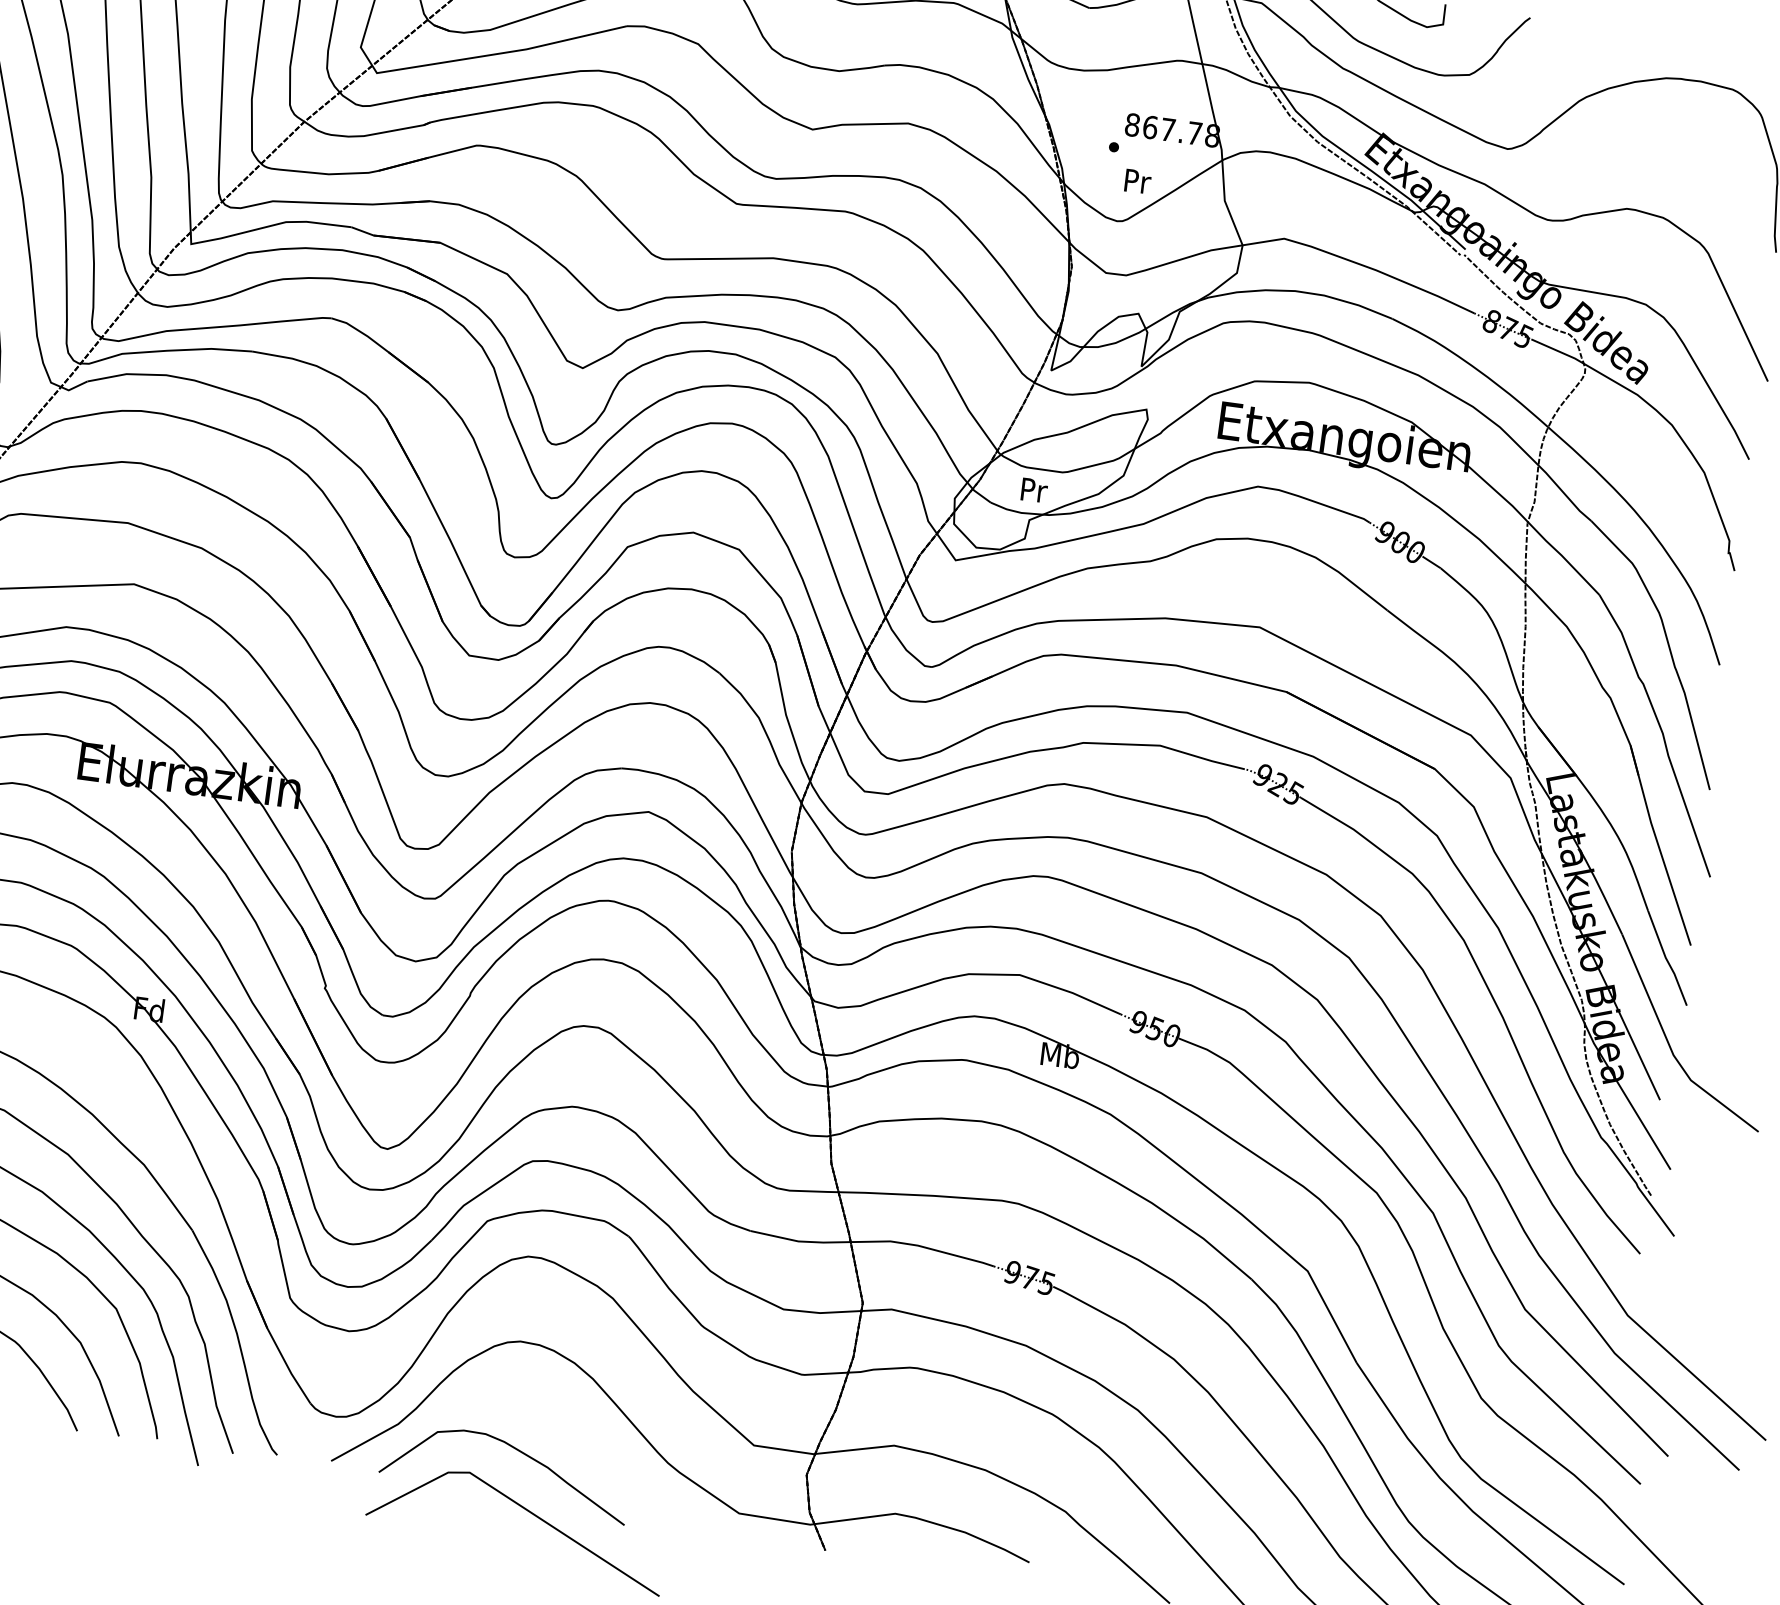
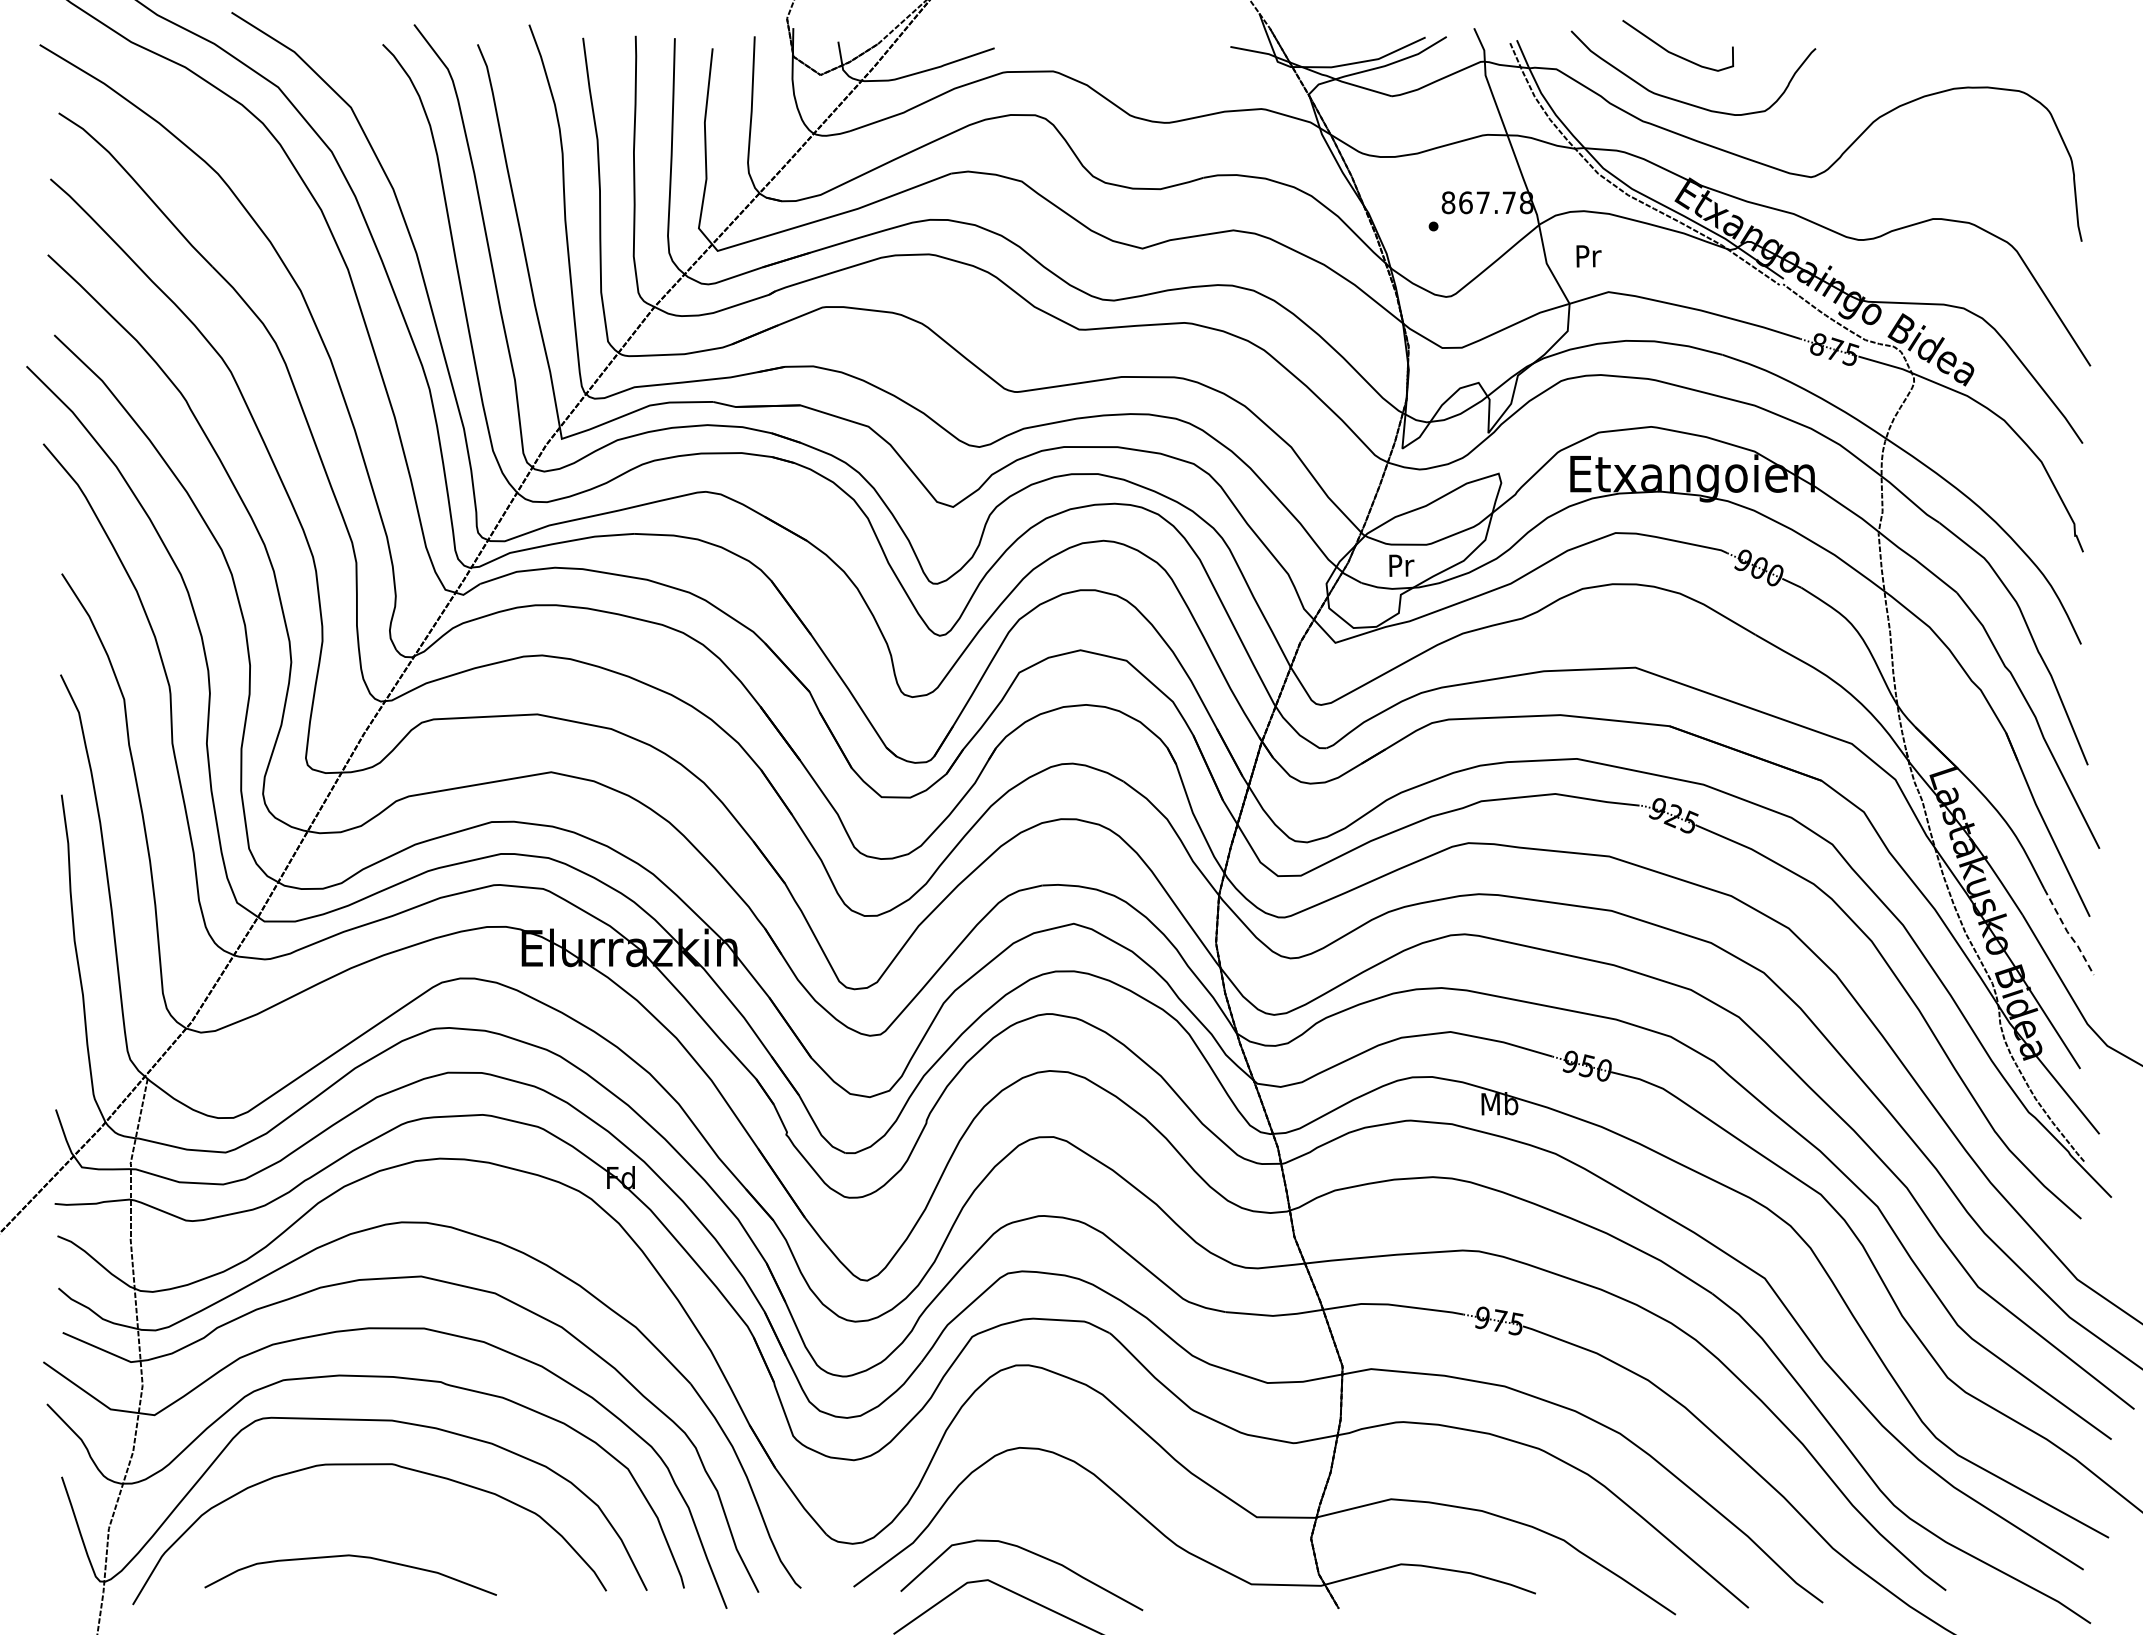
text: (1137, 181) -> (1588, 256), moved
line: (1666, 959) -> (2068, 933), solid -> dashed

